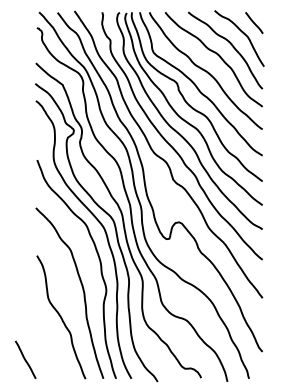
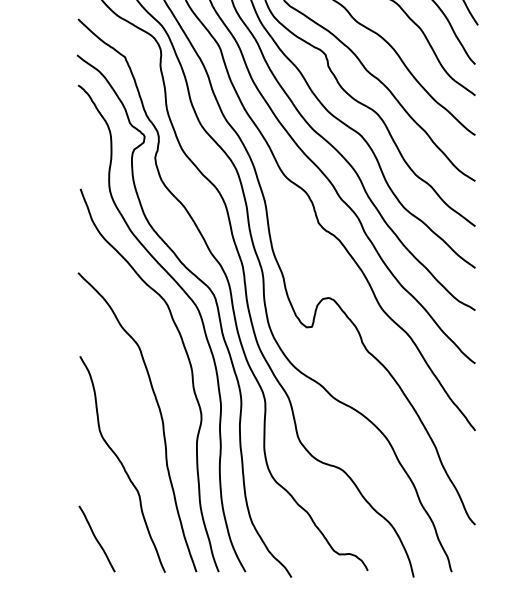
line: (25, 359) -> (96, 538), moved

